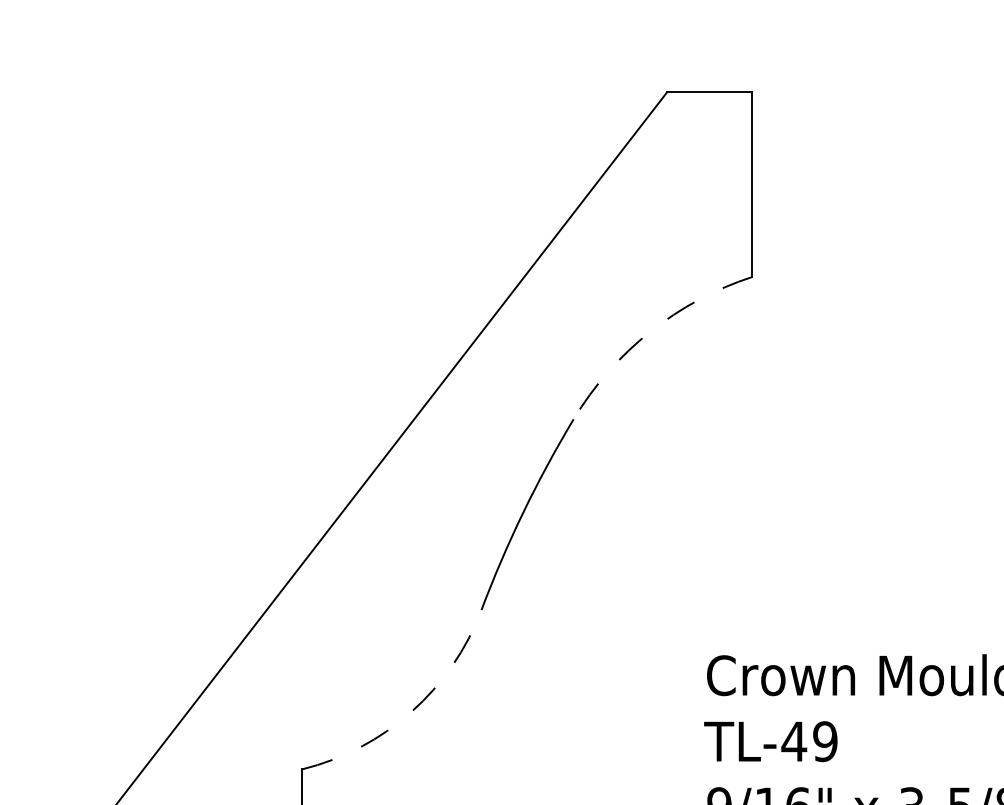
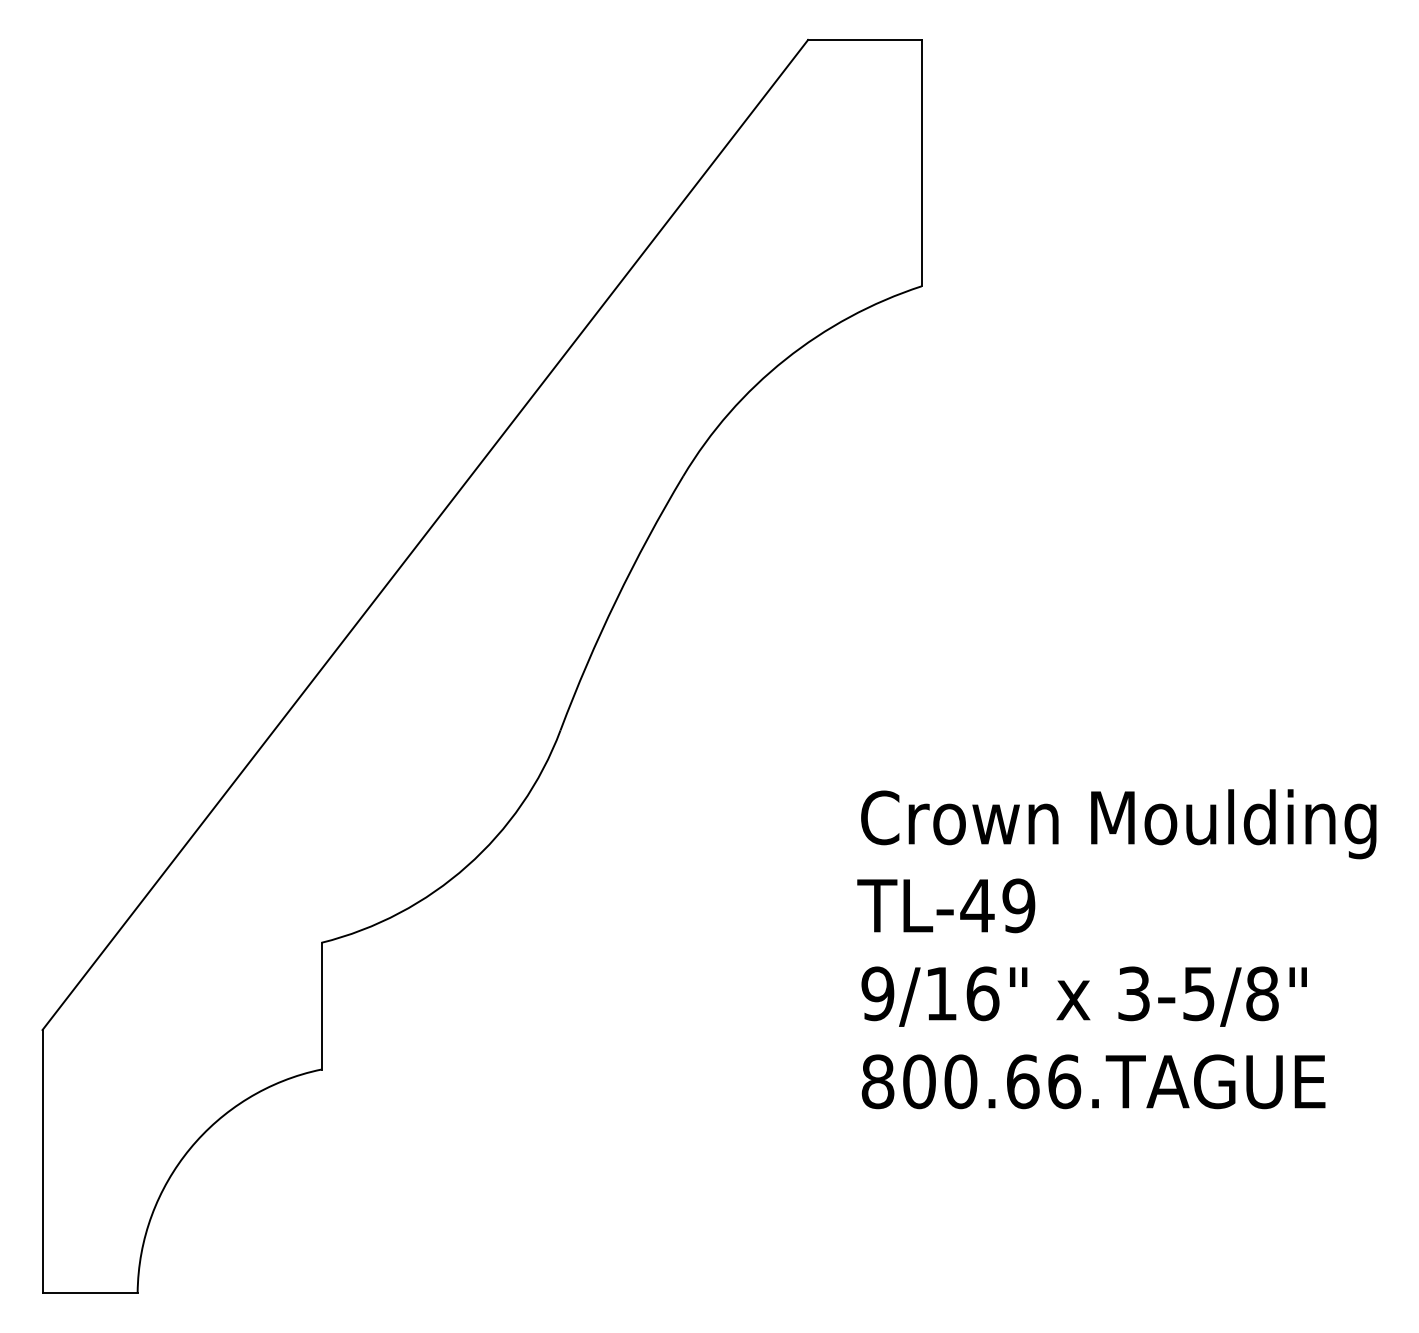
arc: (650, 331) -> (785, 359), dashed -> solid
arc: (411, 712) -> (467, 866), dashed -> solid

